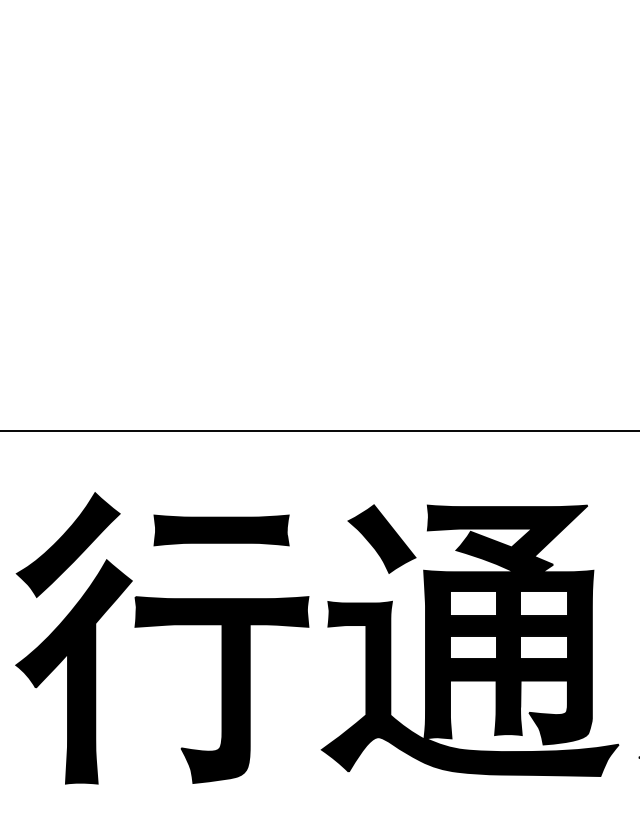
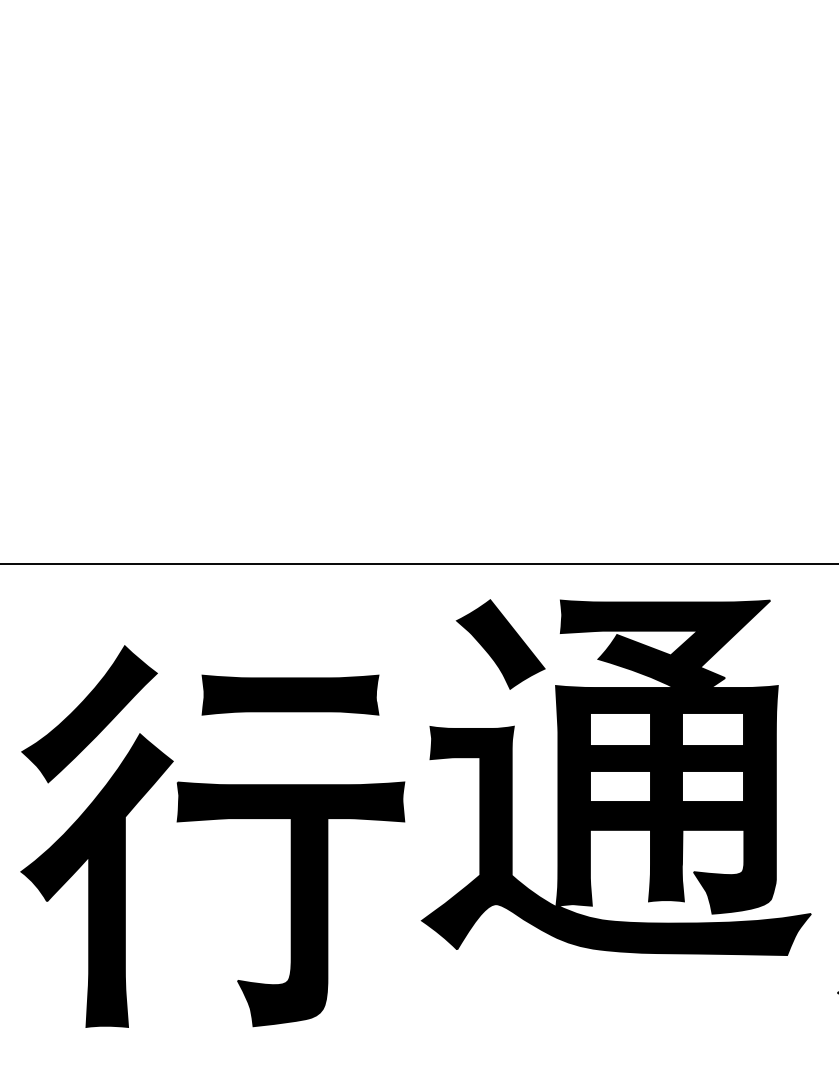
part: (469, 640) -> (615, 777), moved

